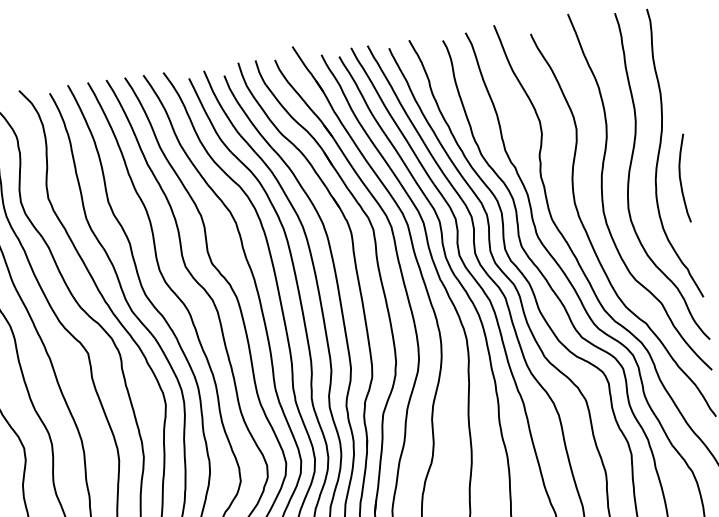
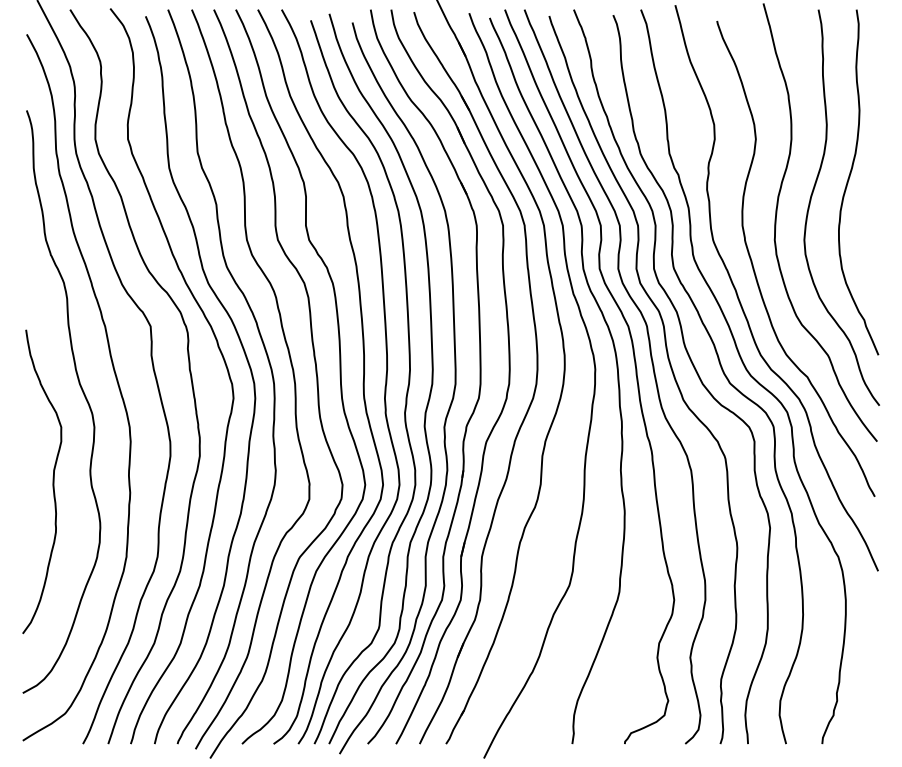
curve: (681, 178) -> (870, 213), removed

